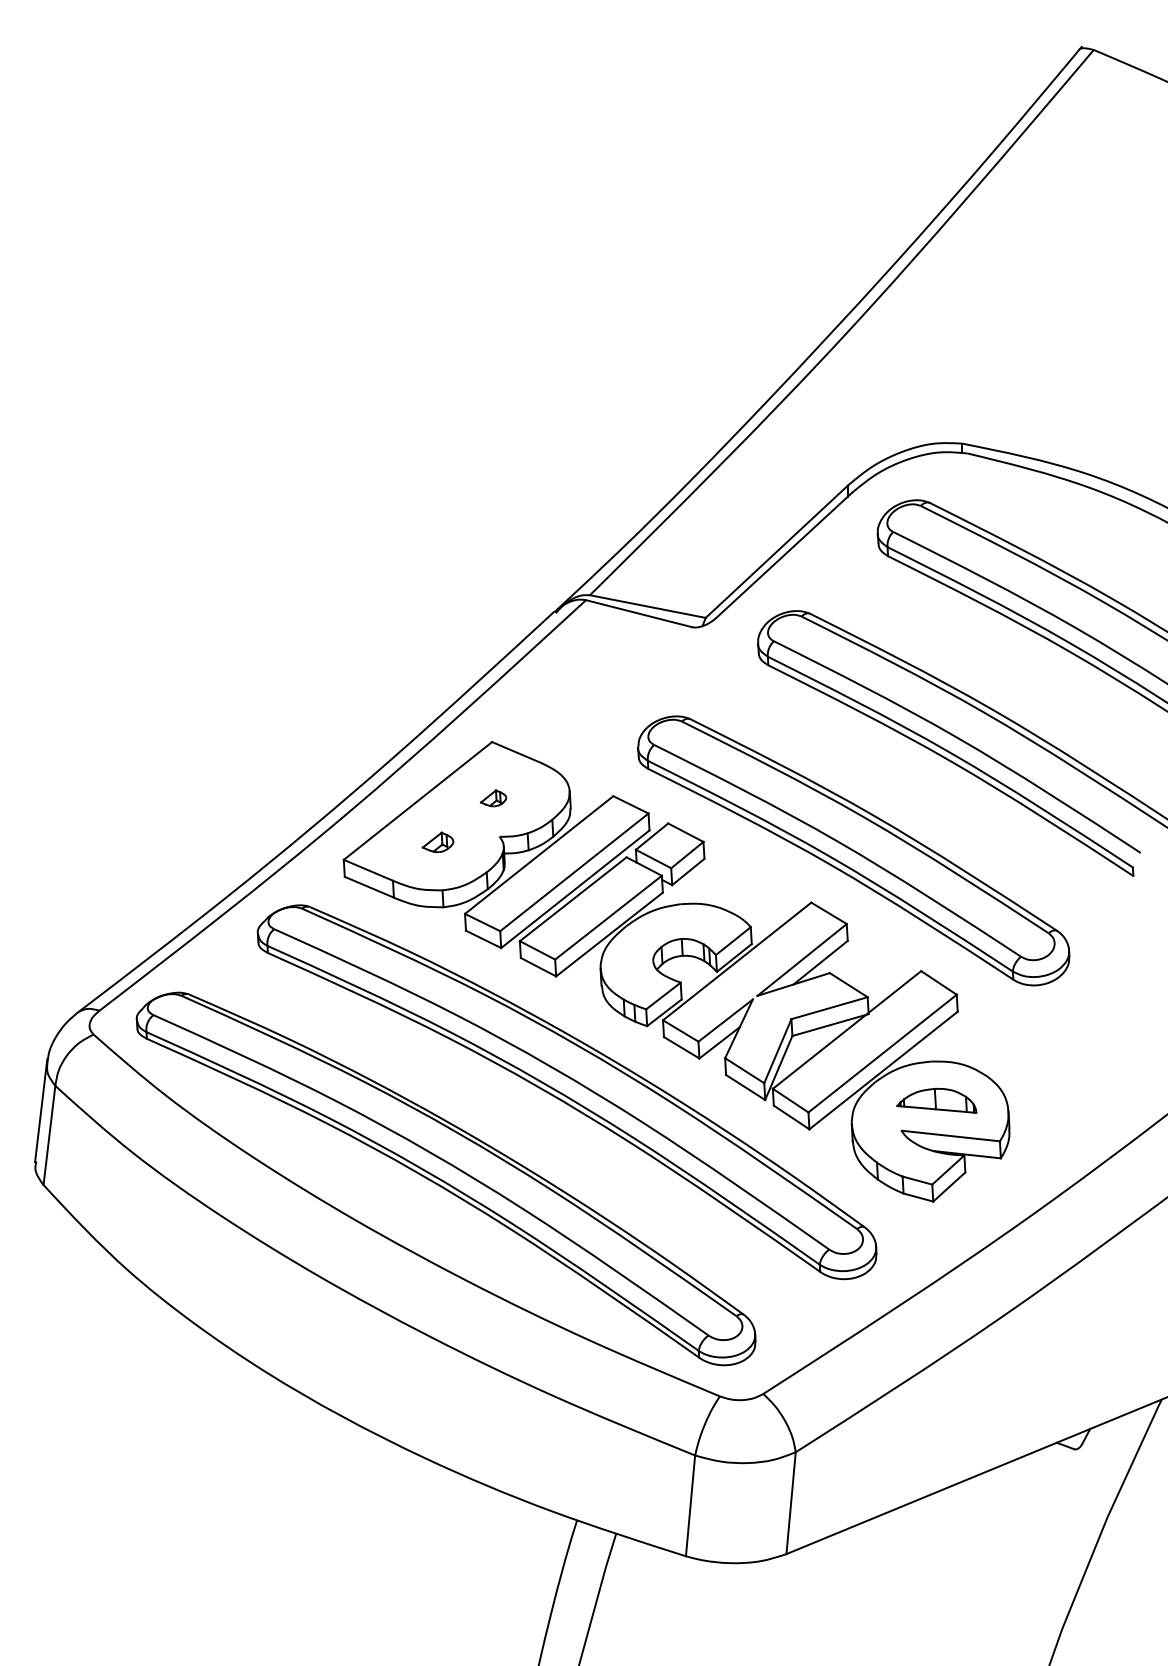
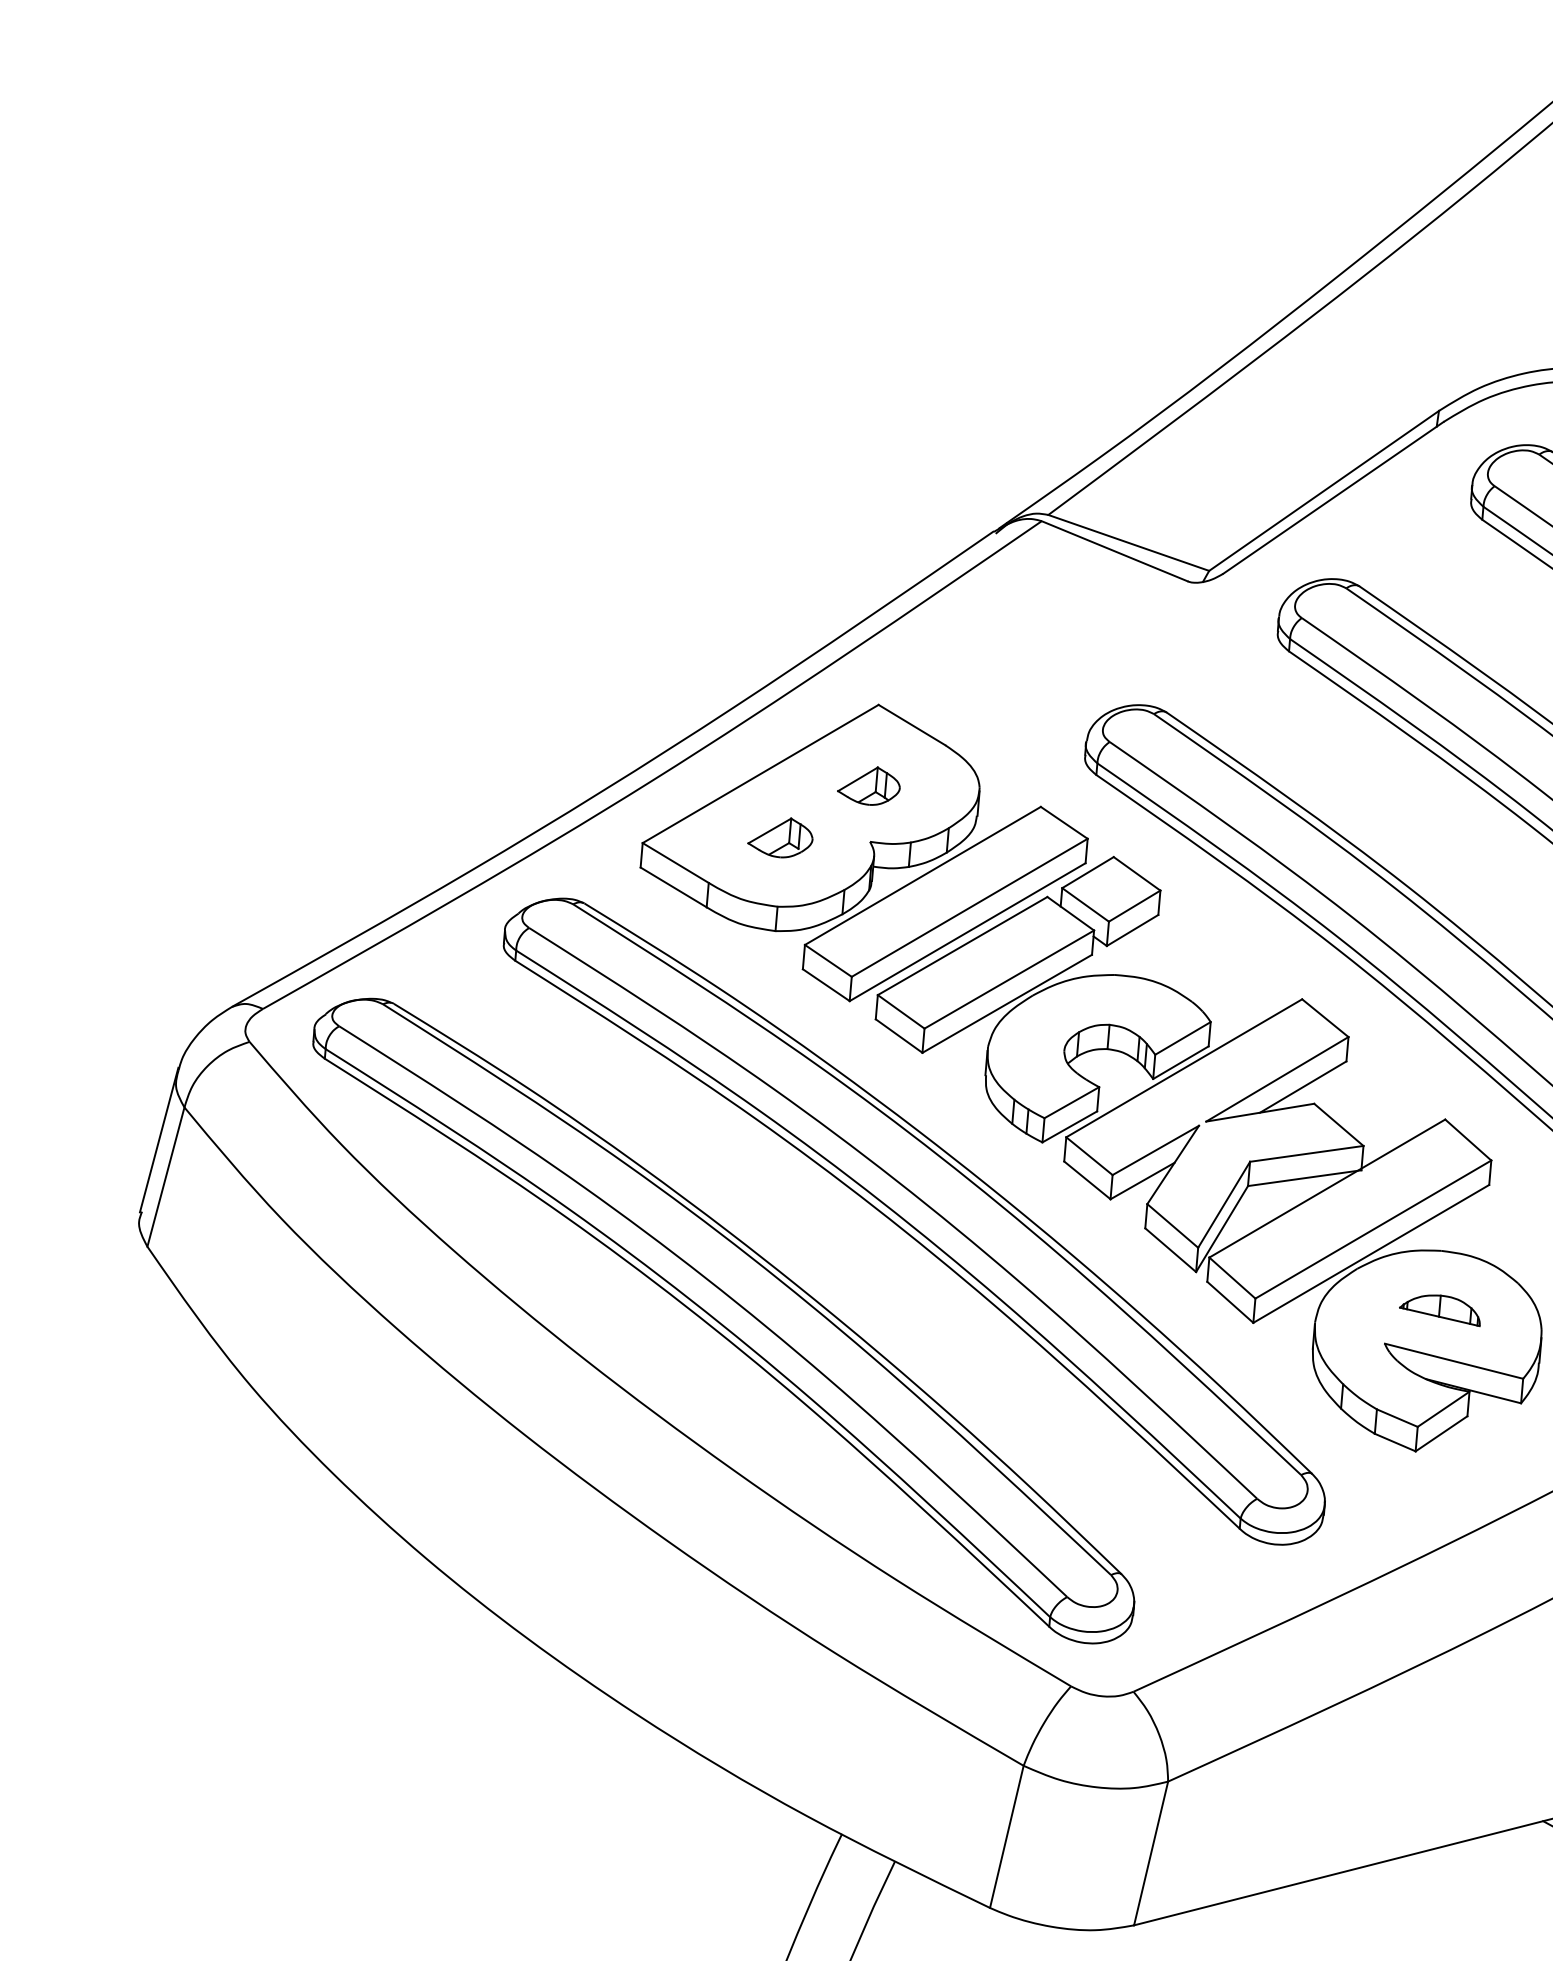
part: (493, 798) -> (869, 785), size x1.67
part: (437, 842) -> (780, 837), size x1.43
part: (936, 1100) -> (1440, 1307), size x0.71

